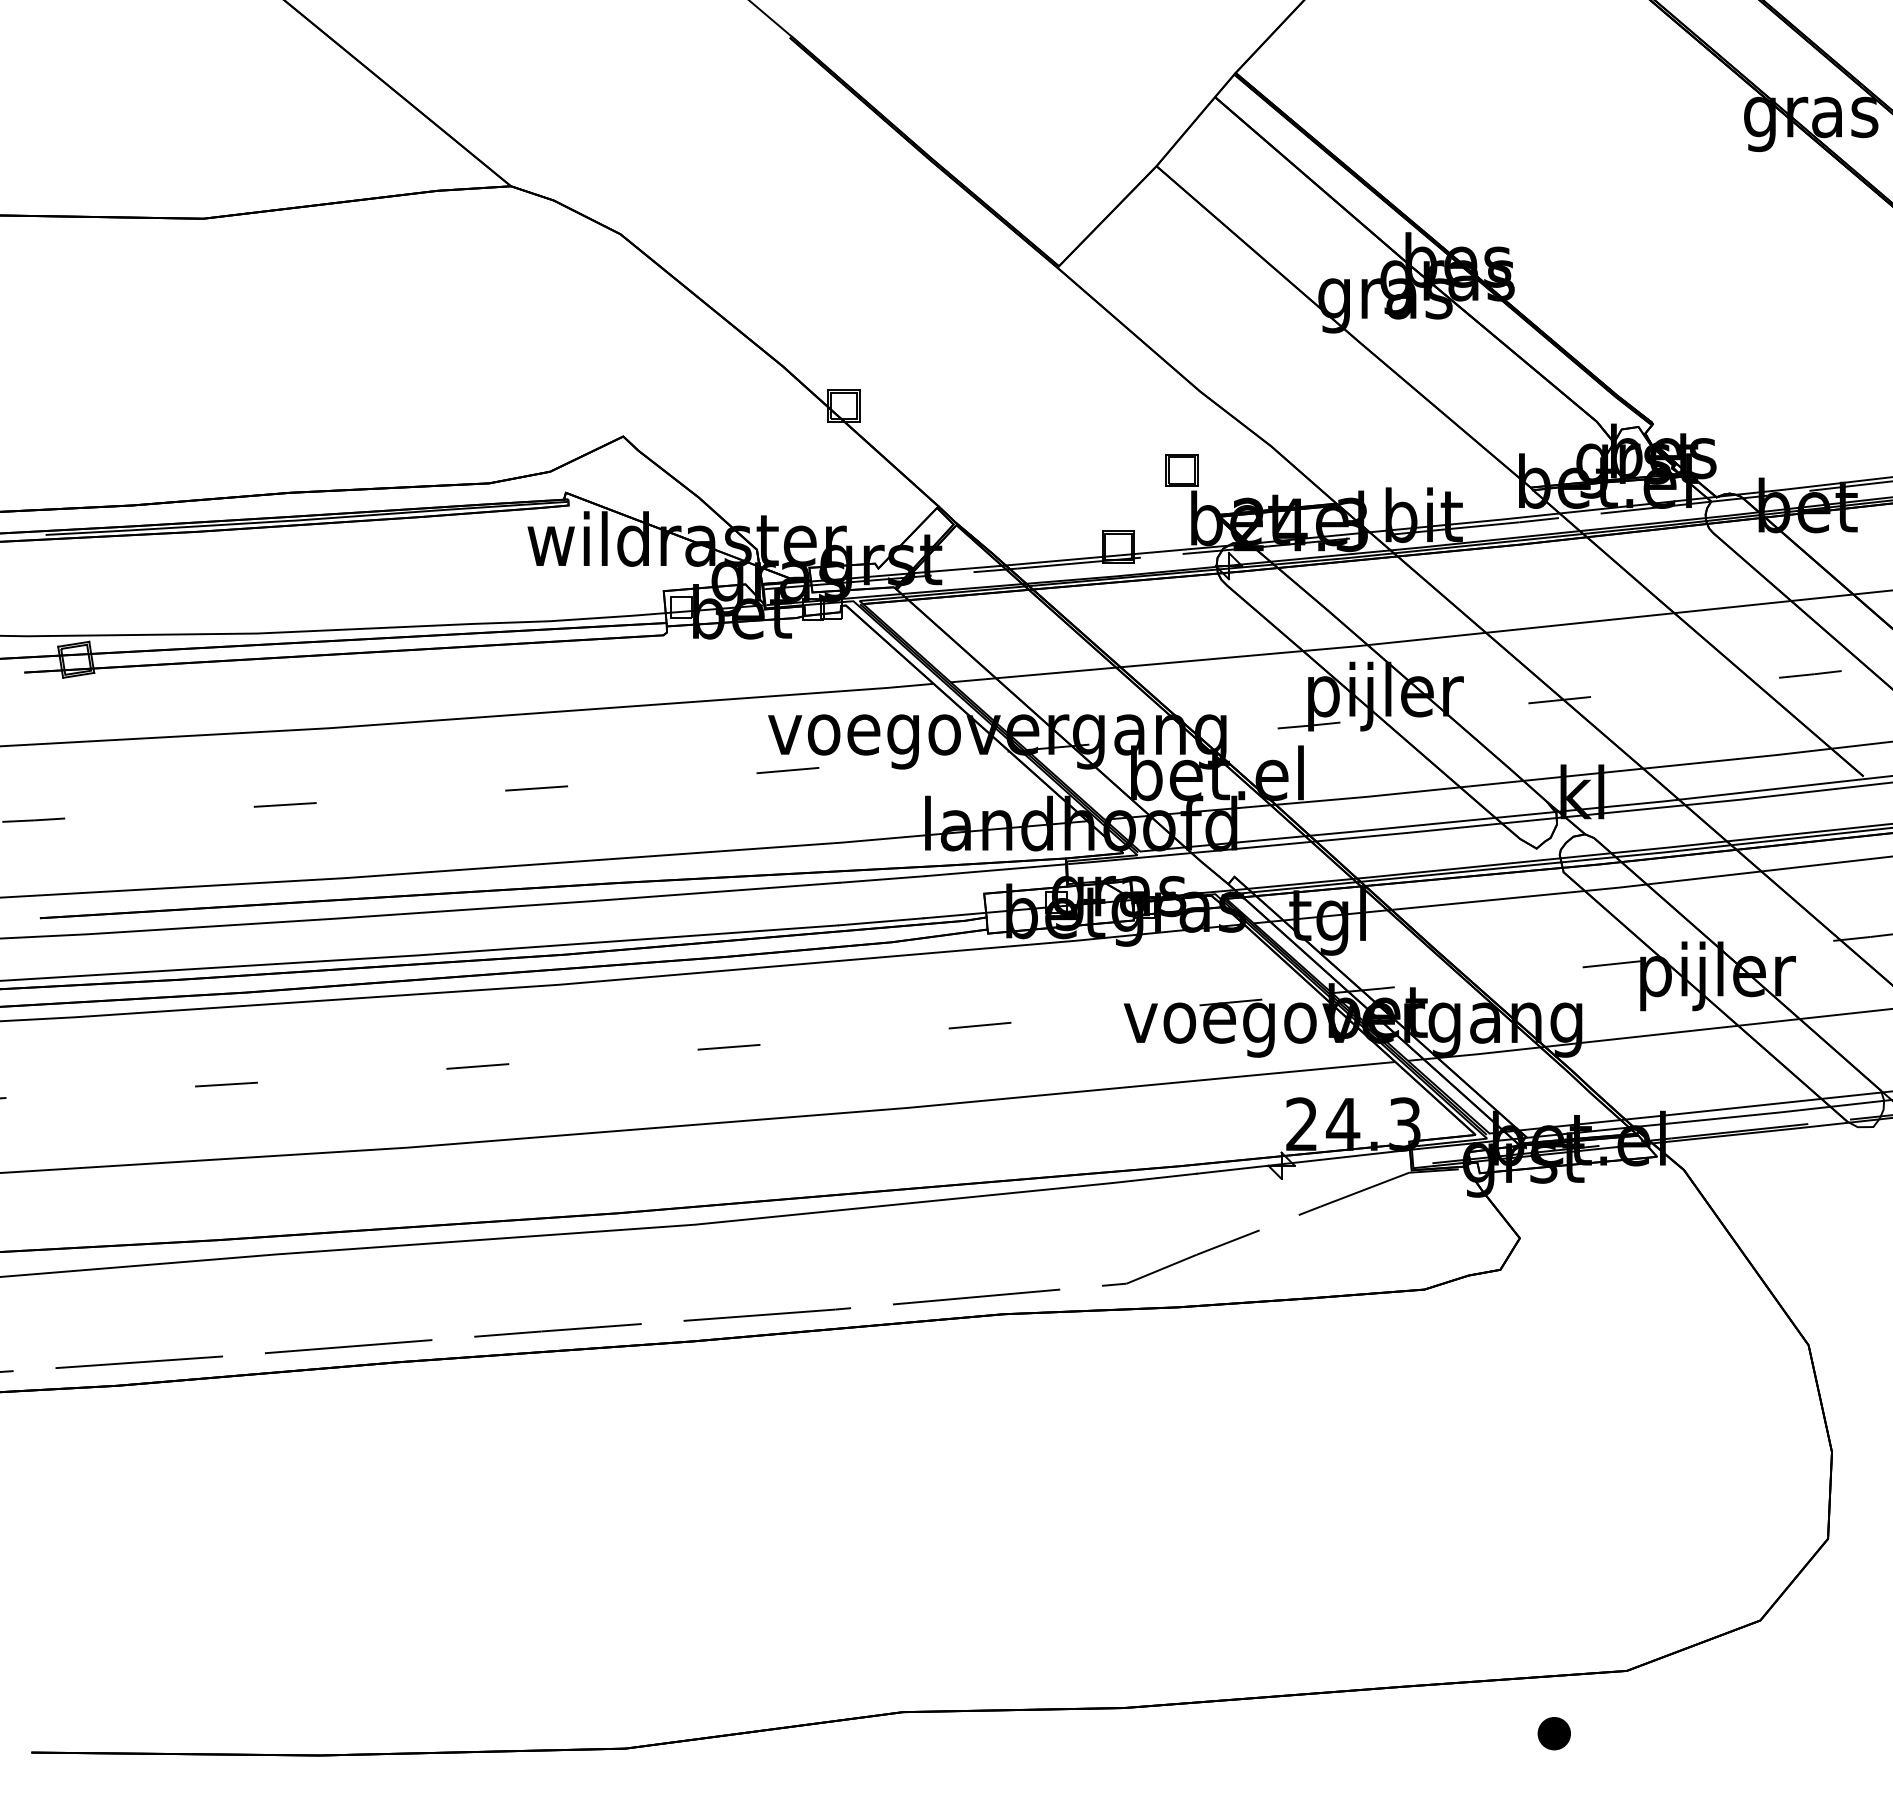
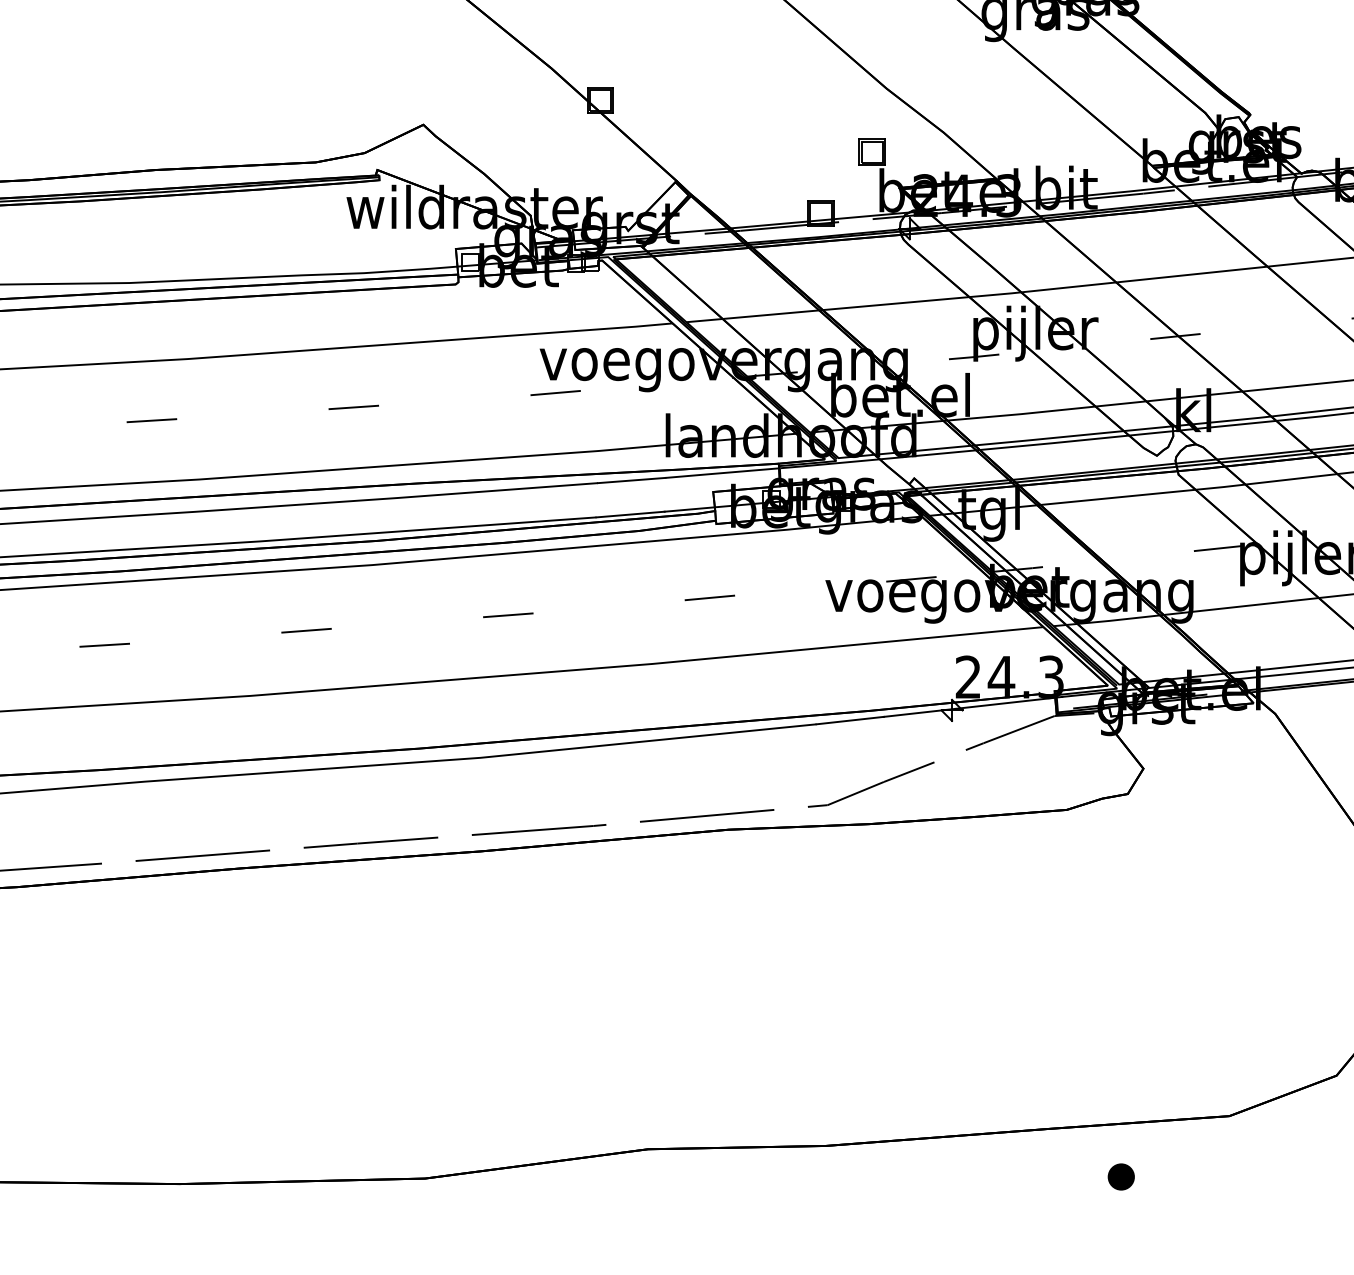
part: (1553, 1733) -> (1120, 1176), moved

